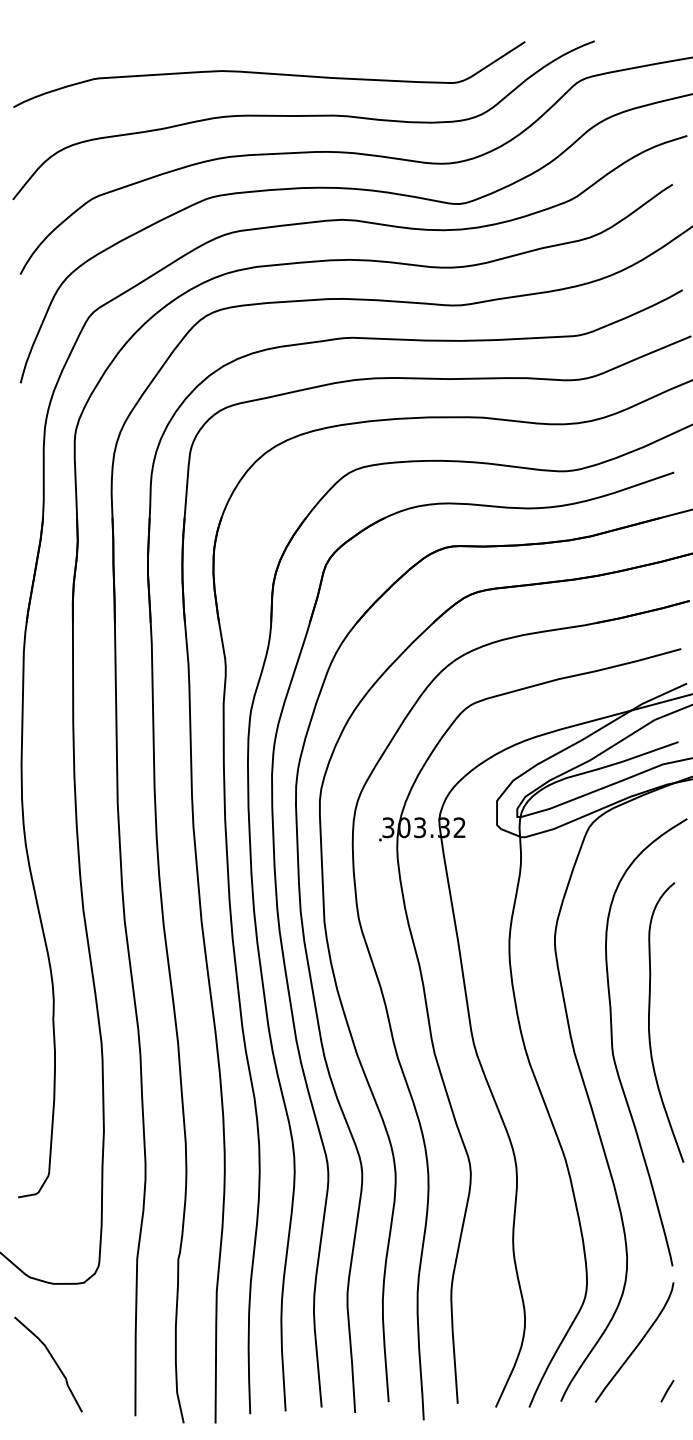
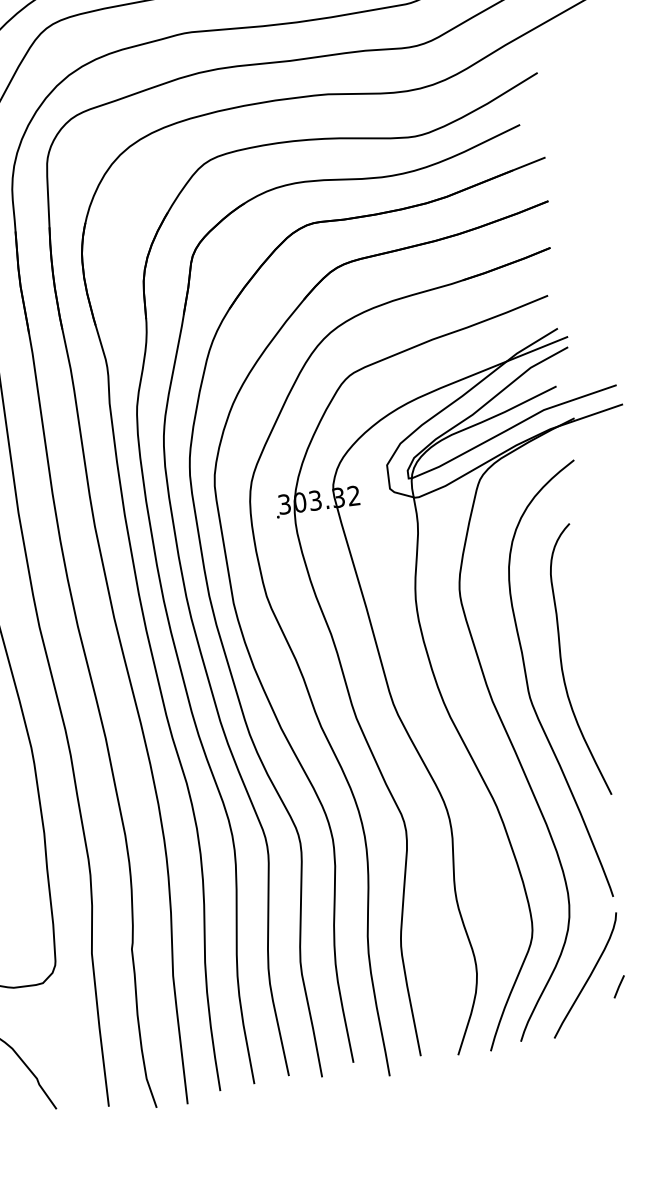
line: (667, 1391) -> (619, 987), moved

